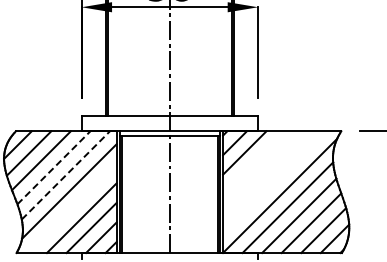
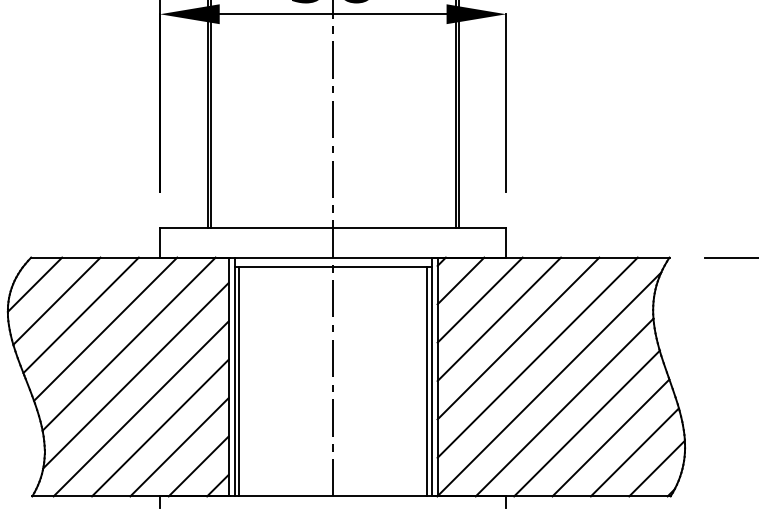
line: (254, 162) -> (499, 318), added
line: (53, 167) -> (104, 328), dashed -> solid
line: (264, 172) -> (518, 338), added
line: (66, 175) -> (130, 344), dashed -> solid
line: (274, 182) -> (538, 358), added
line: (71, 208) -> (140, 409), added

